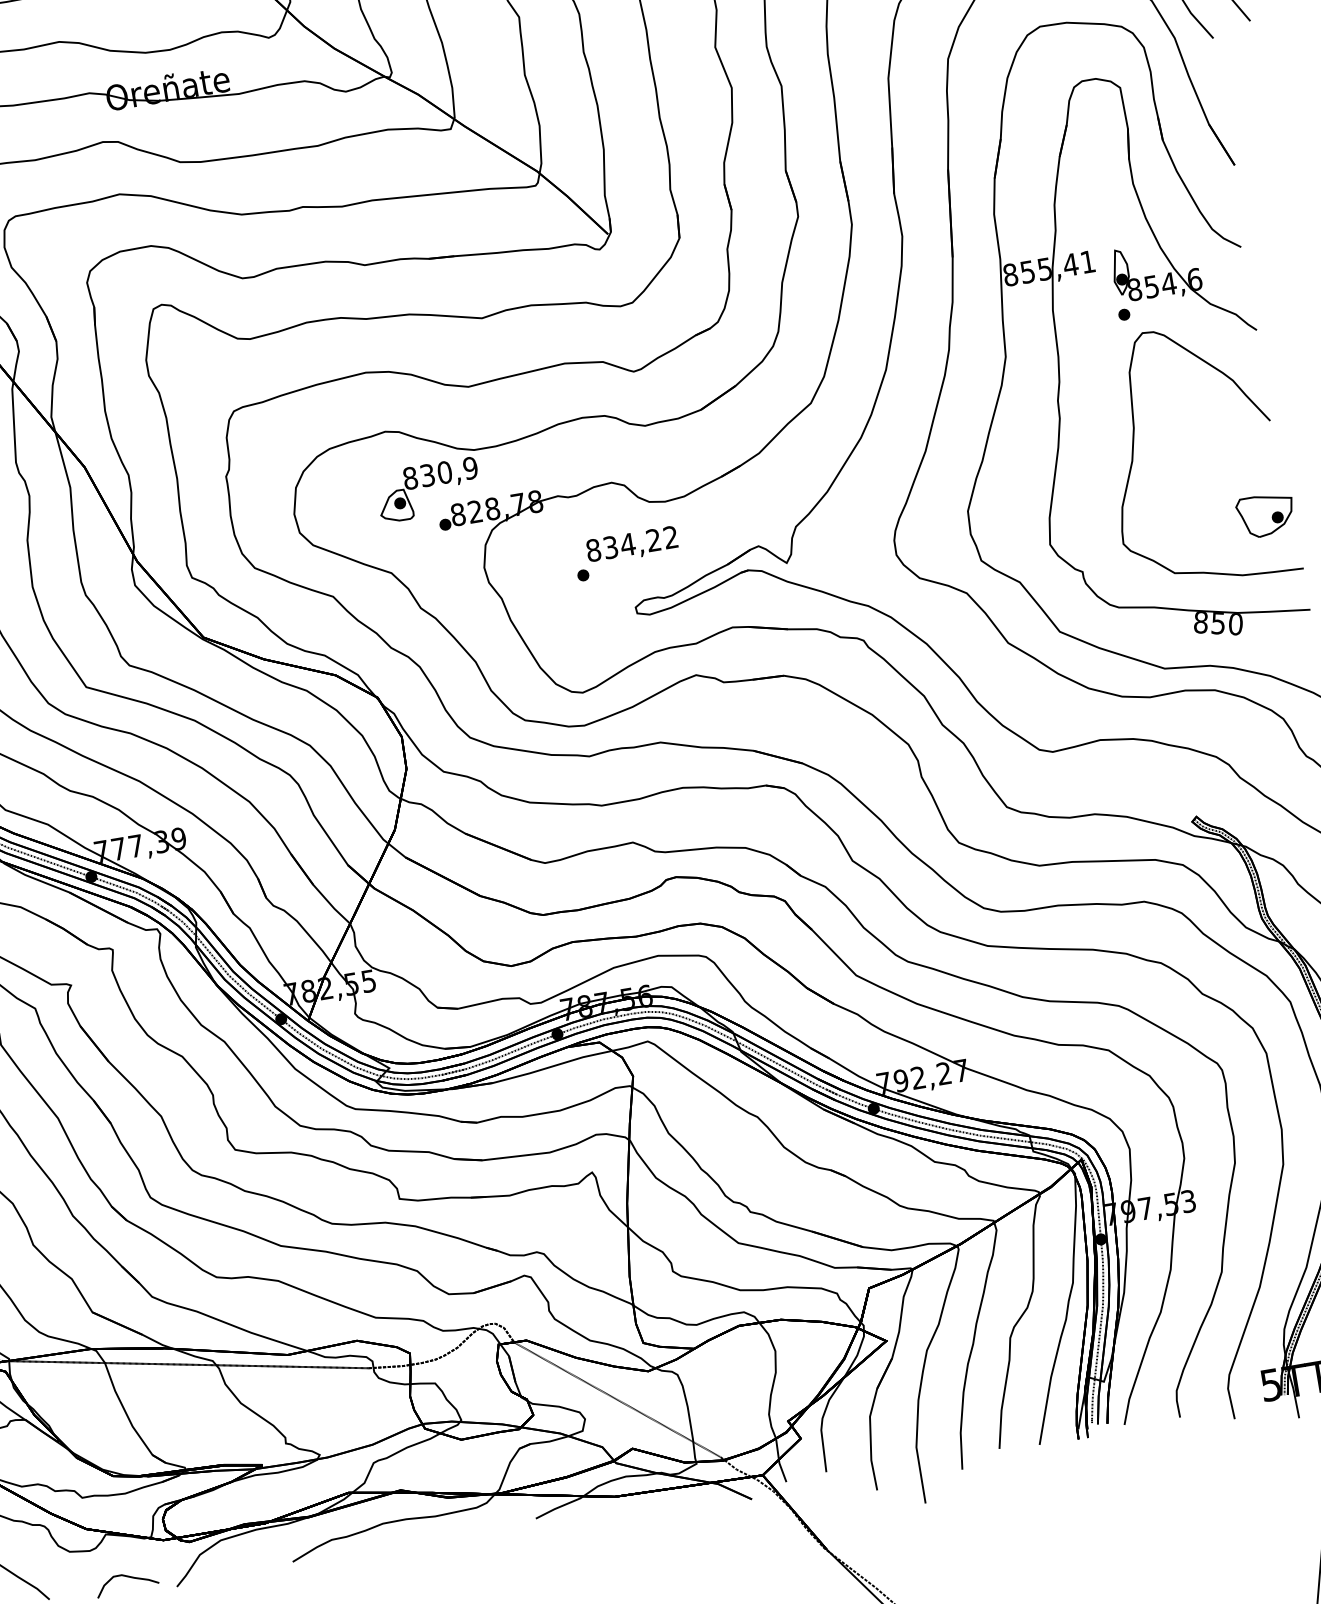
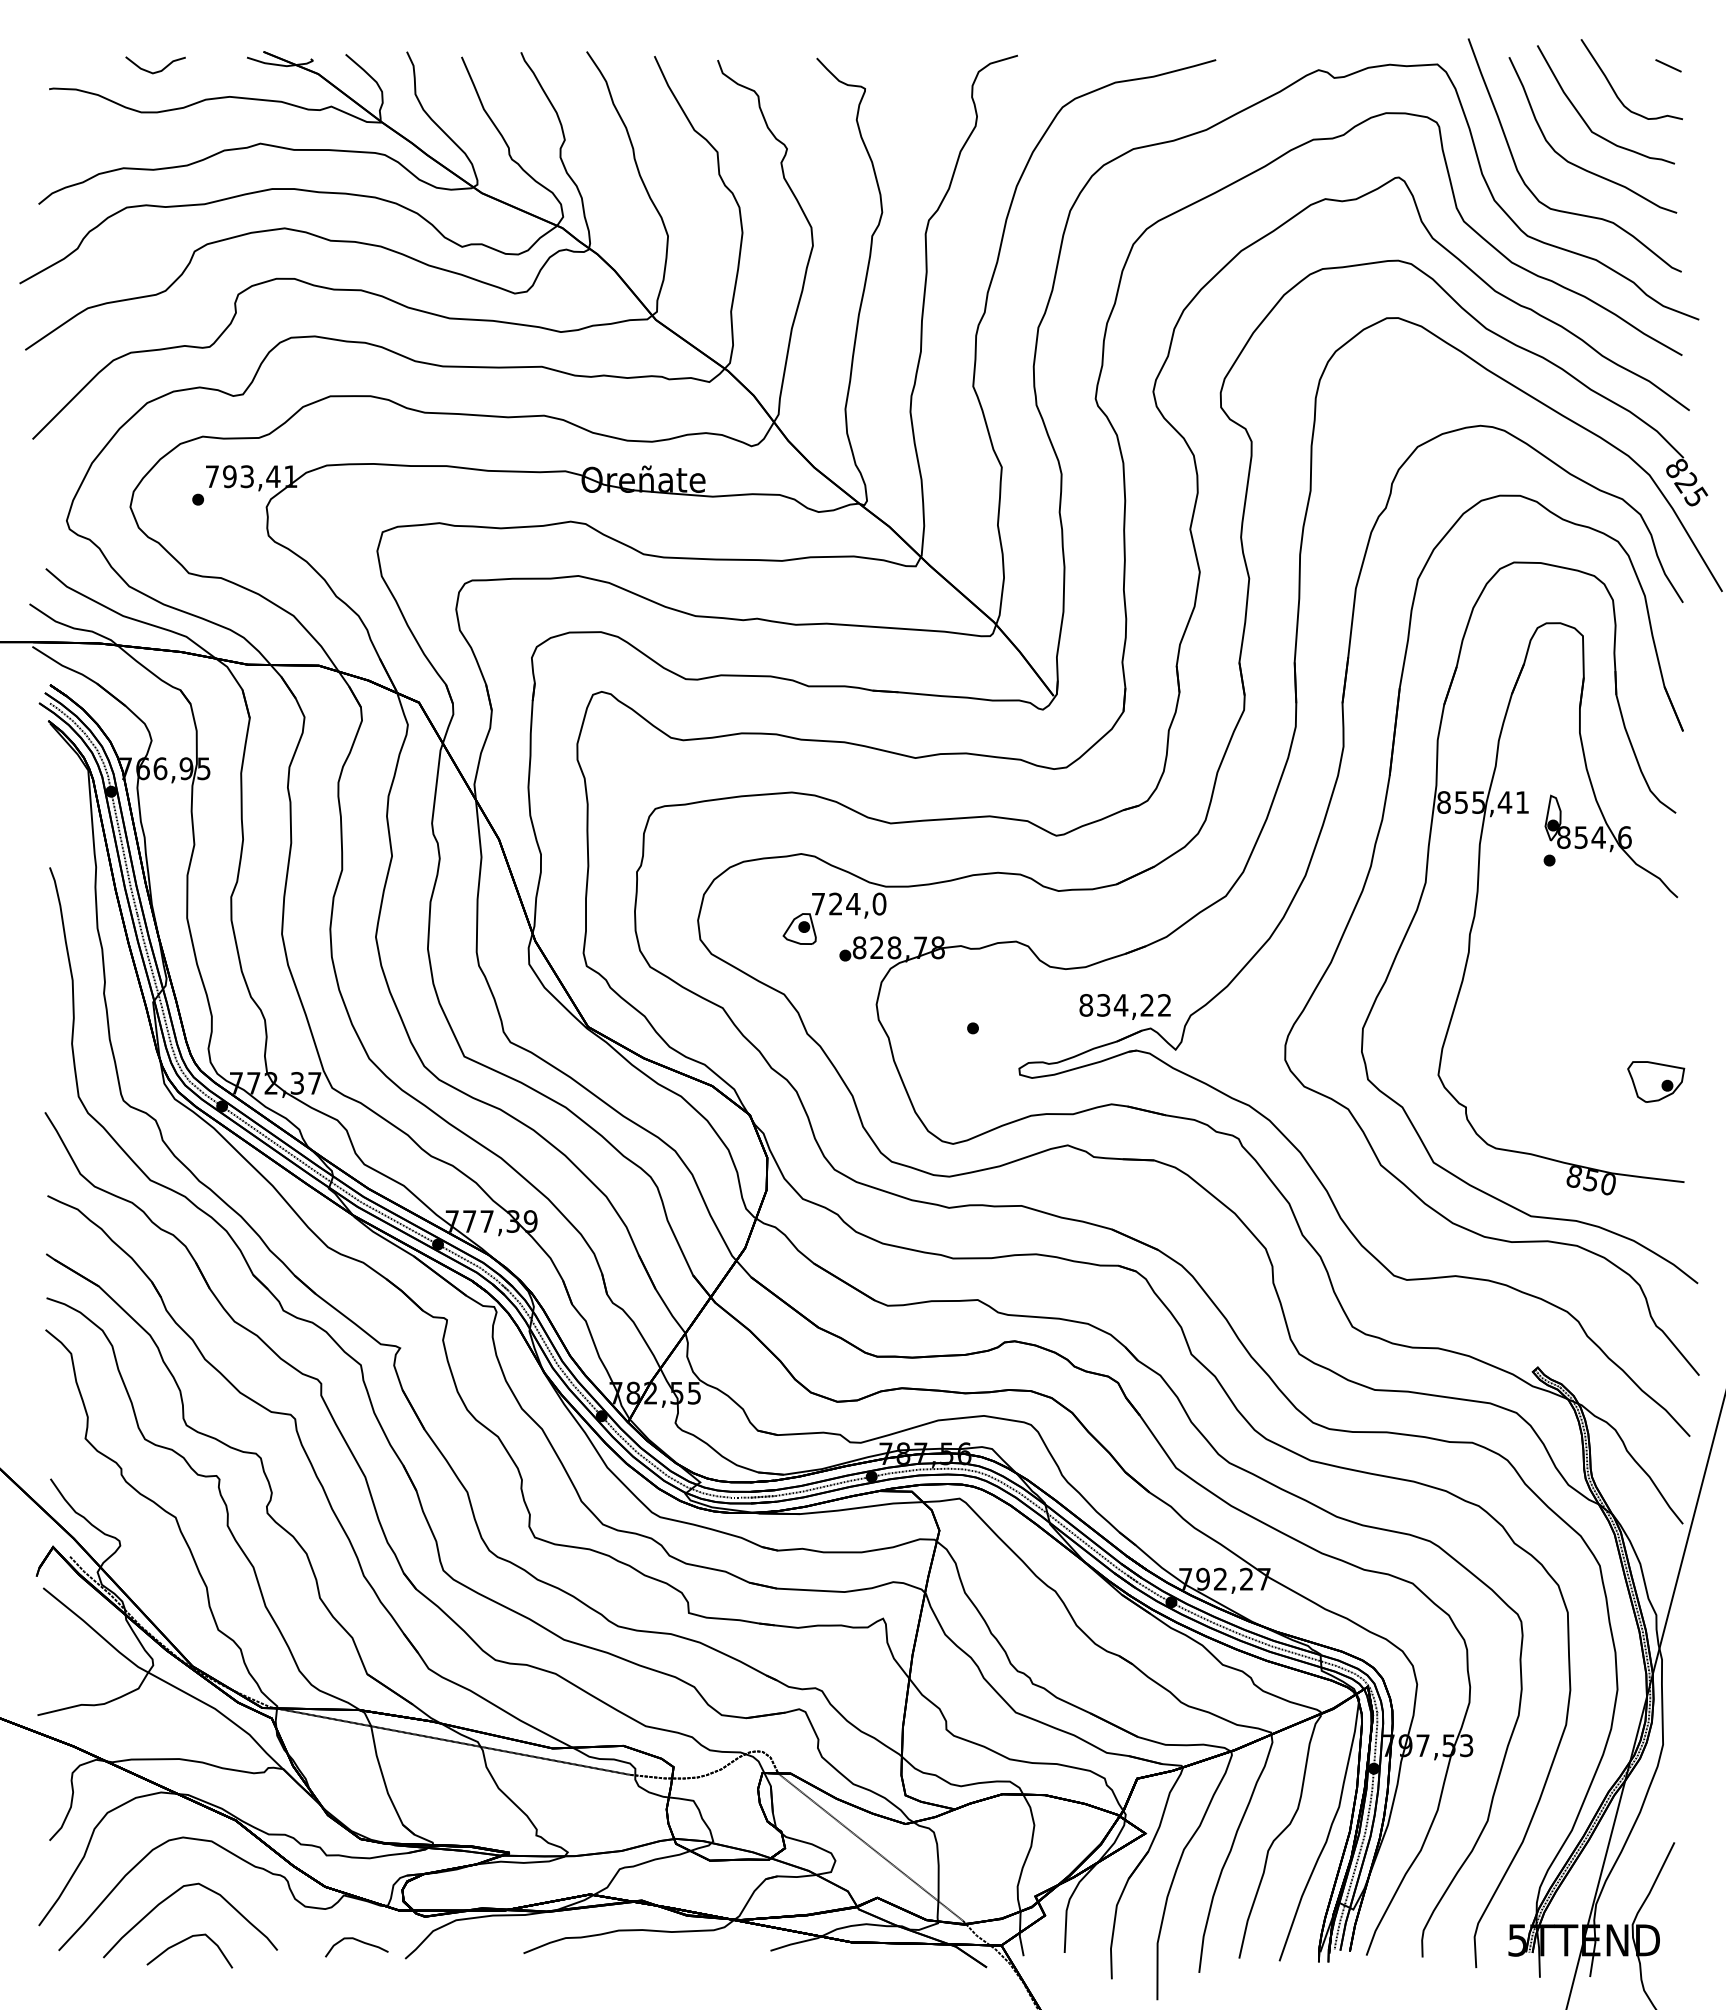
curve: (1134, 451) -> (1536, 997), removed
text: (439, 472) -> (848, 903), 830,9 -> 724,0
text: (631, 545) -> (1124, 1006), moved

